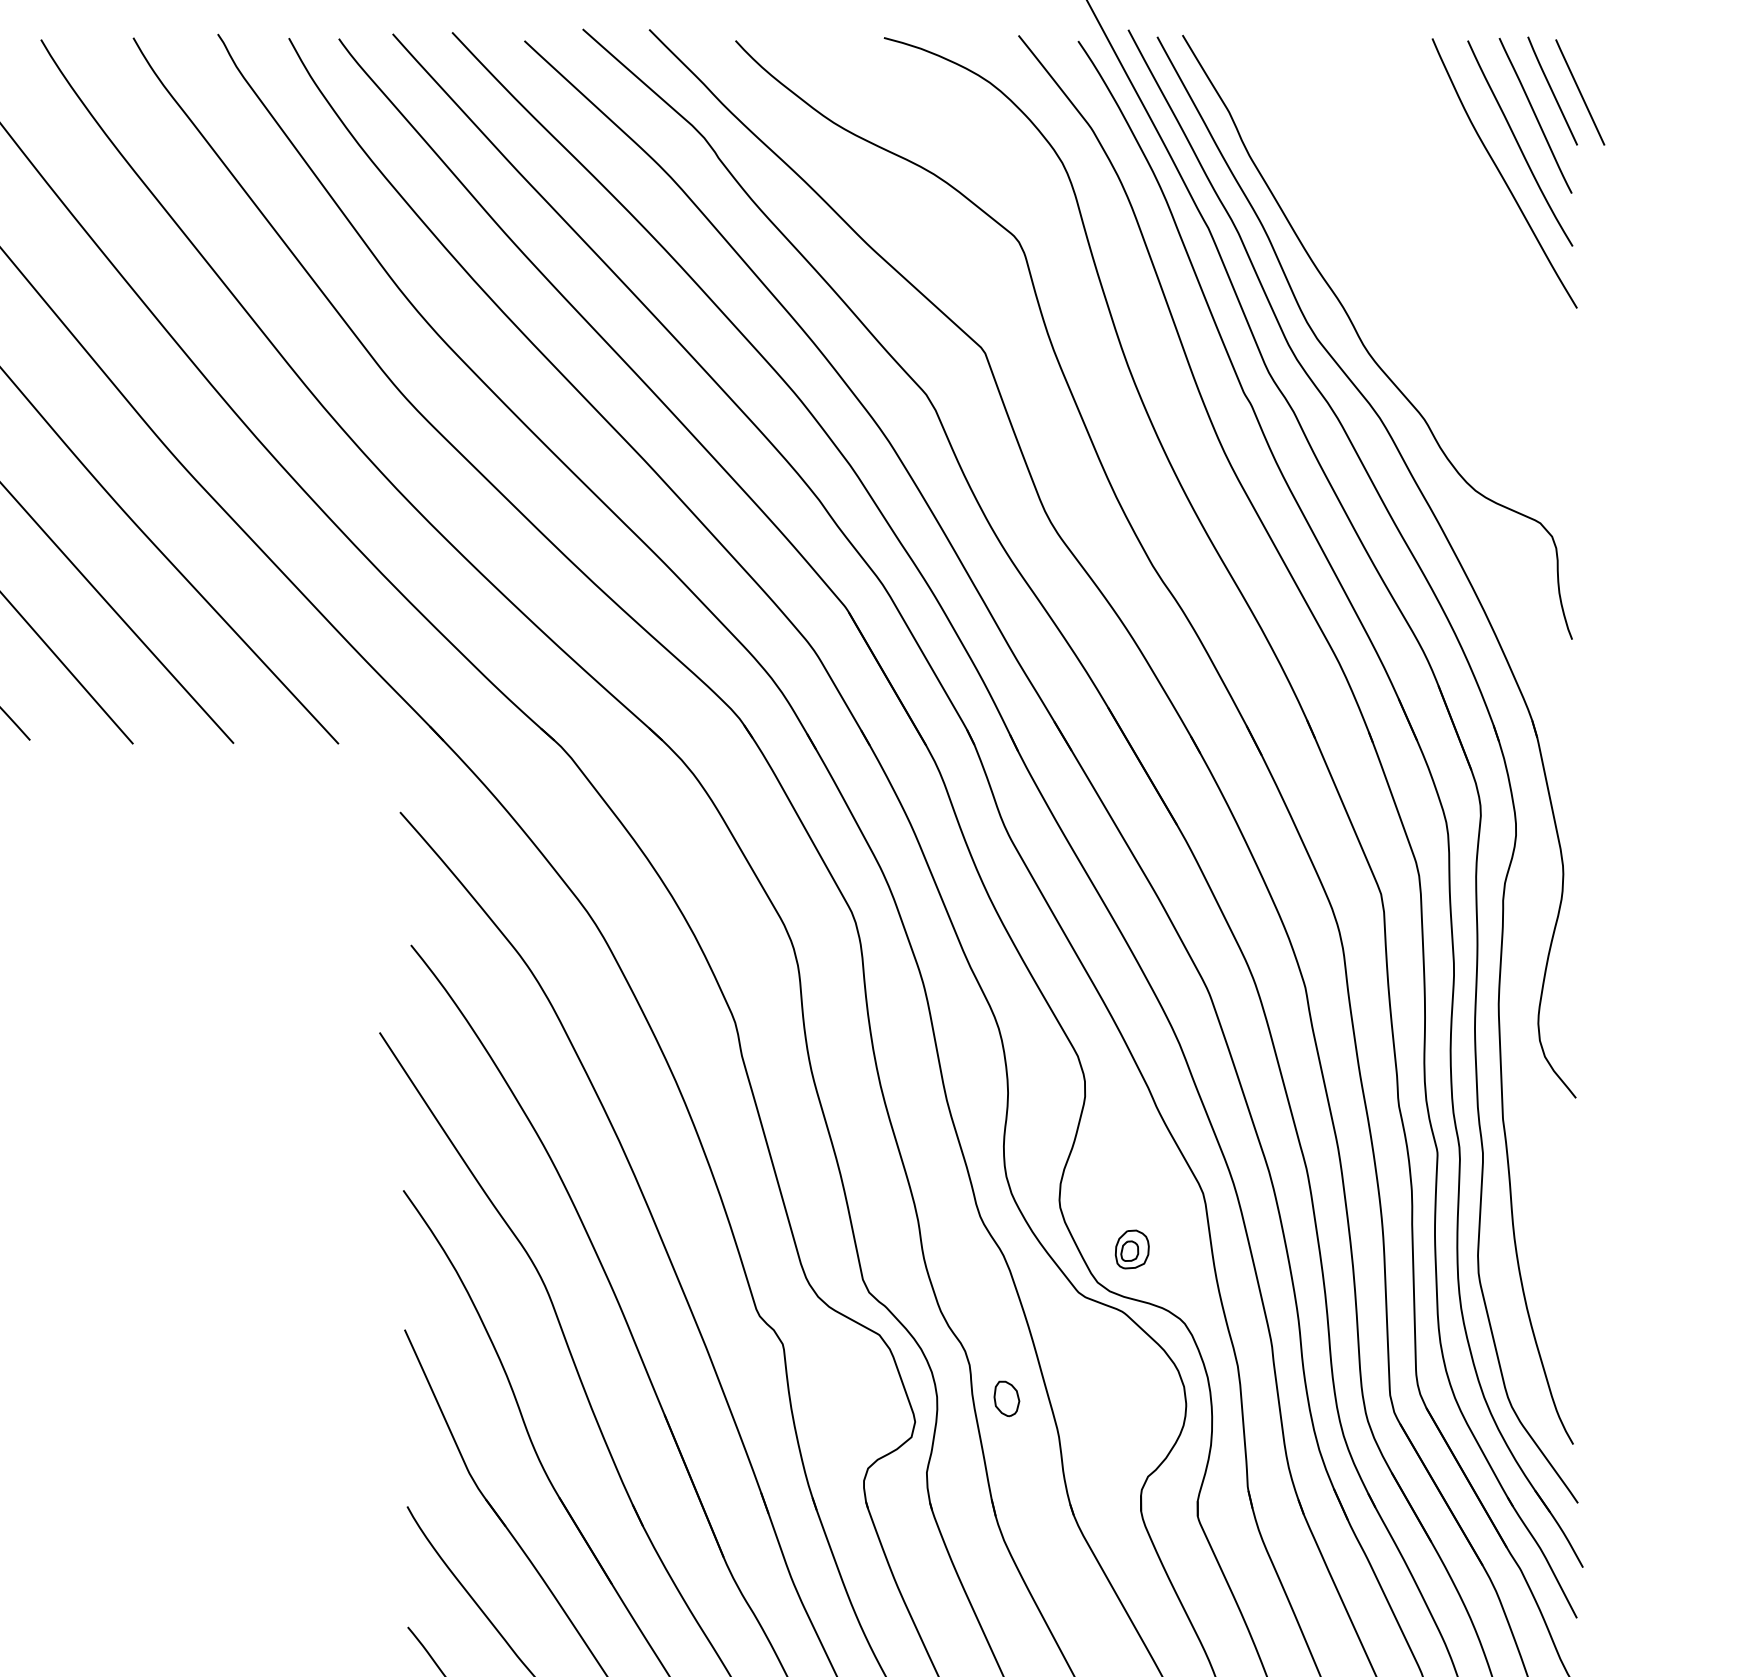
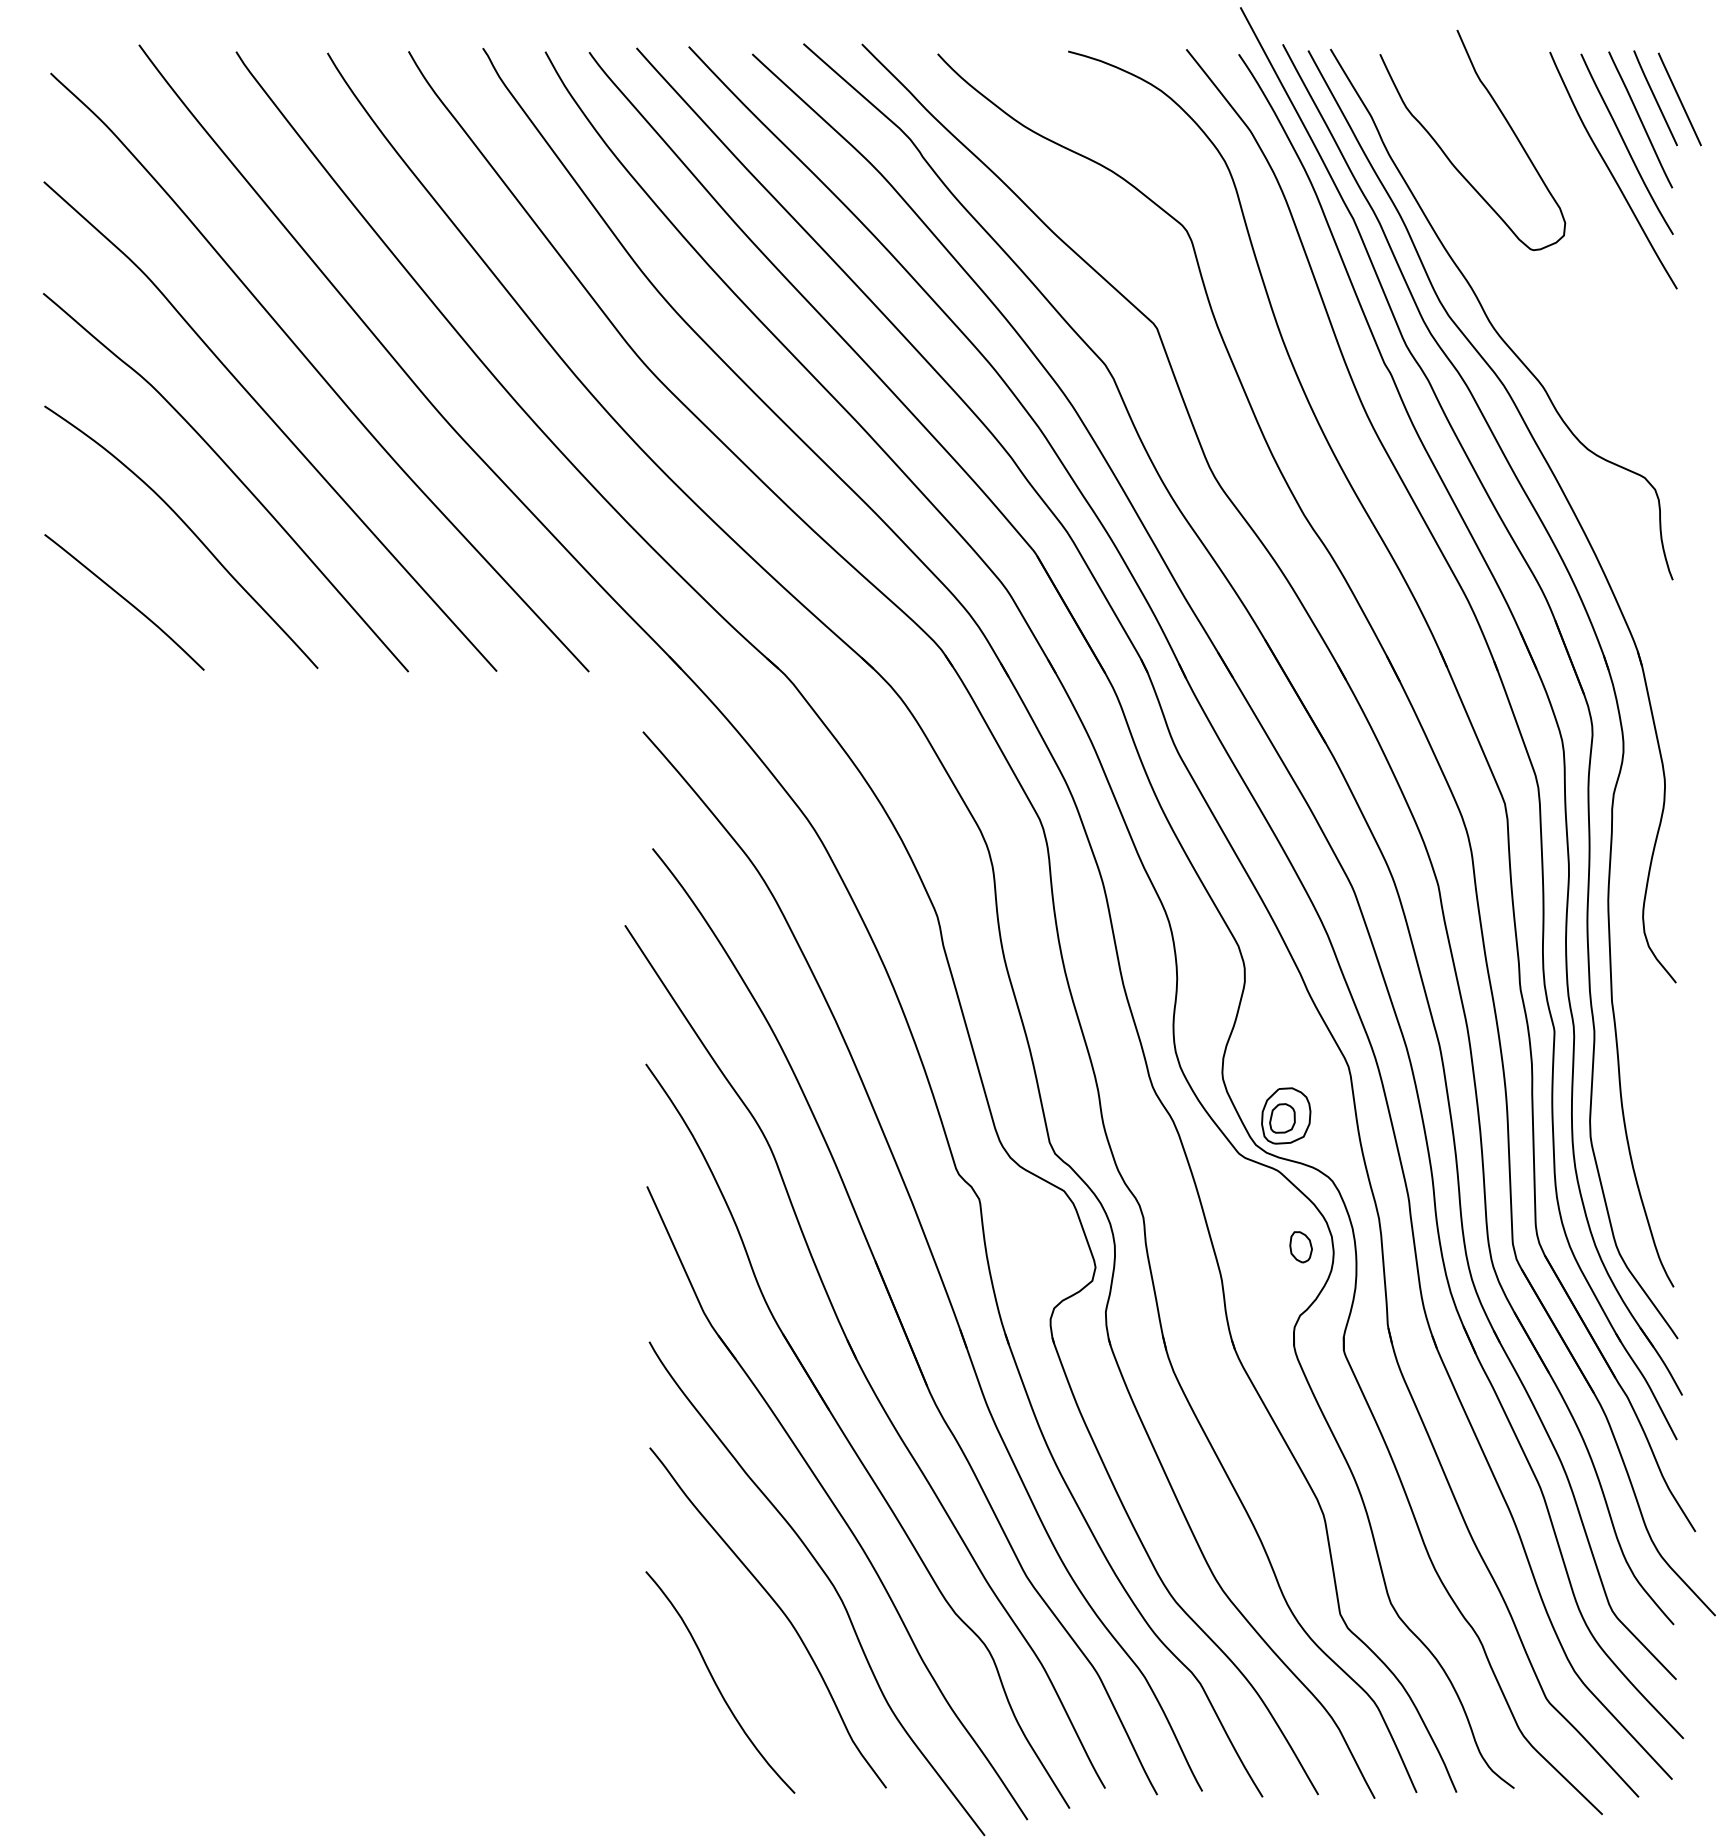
curve: (1315, 156) -> (1447, 155), added
part: (1132, 1248) -> (1286, 1115), size x1.67
part: (1006, 1399) -> (1300, 1247), moved

